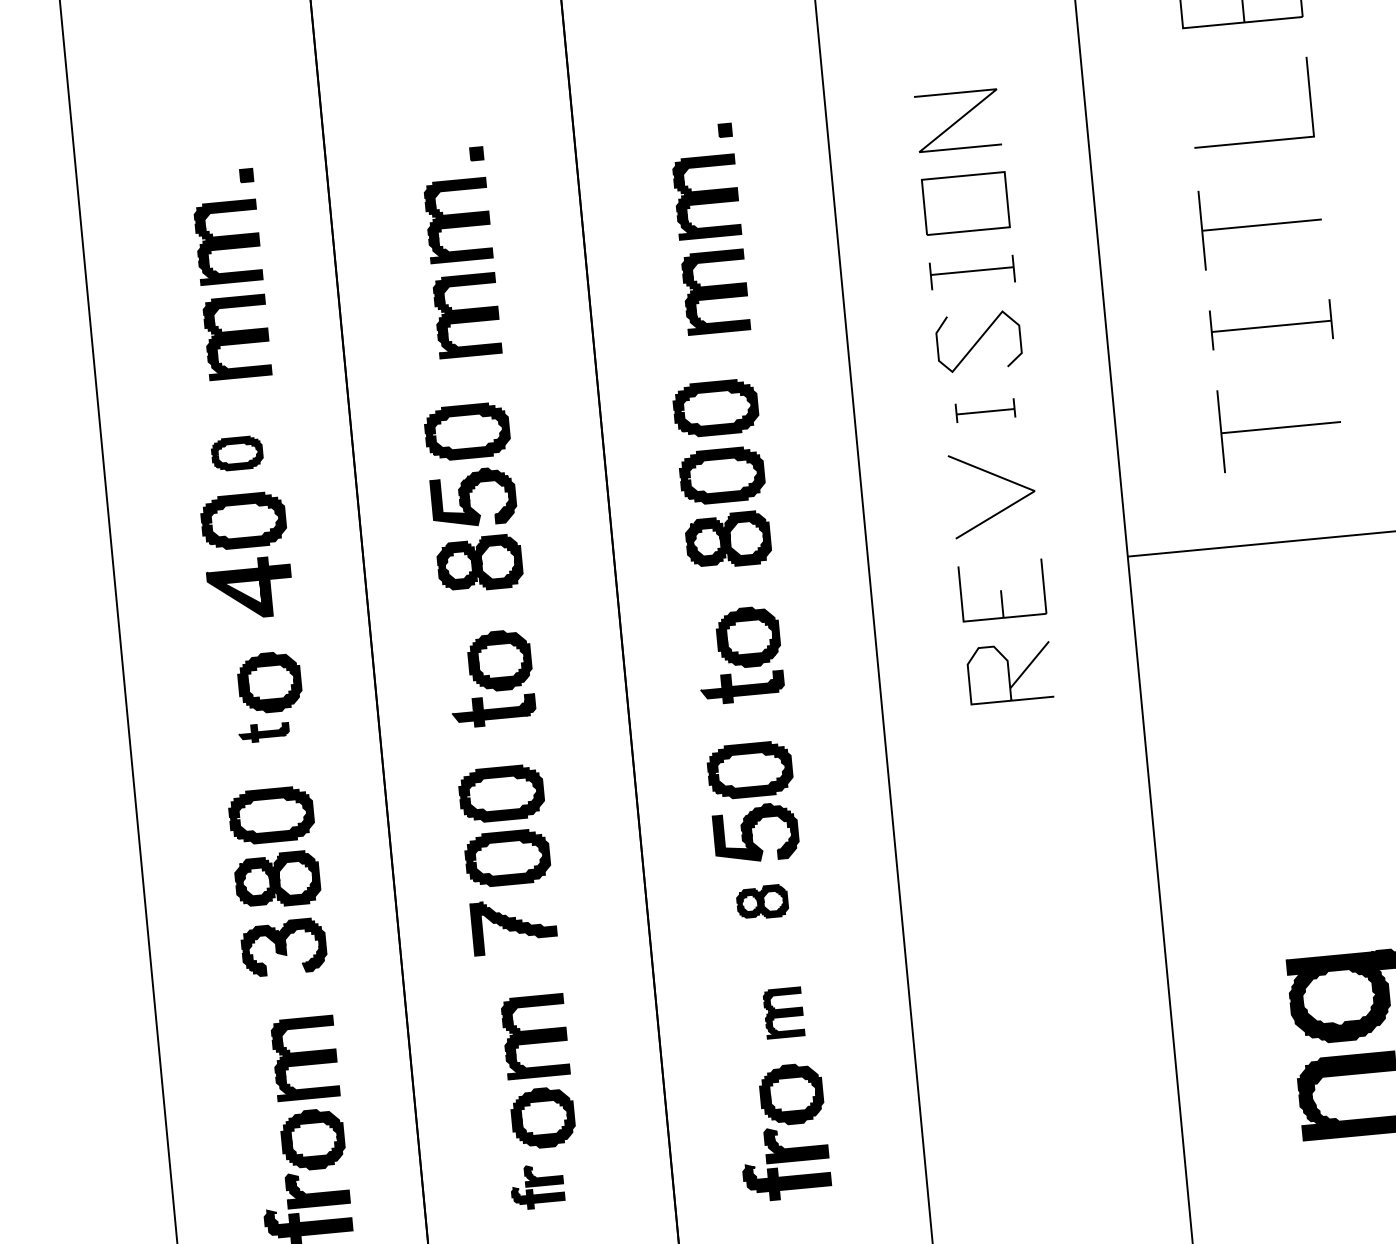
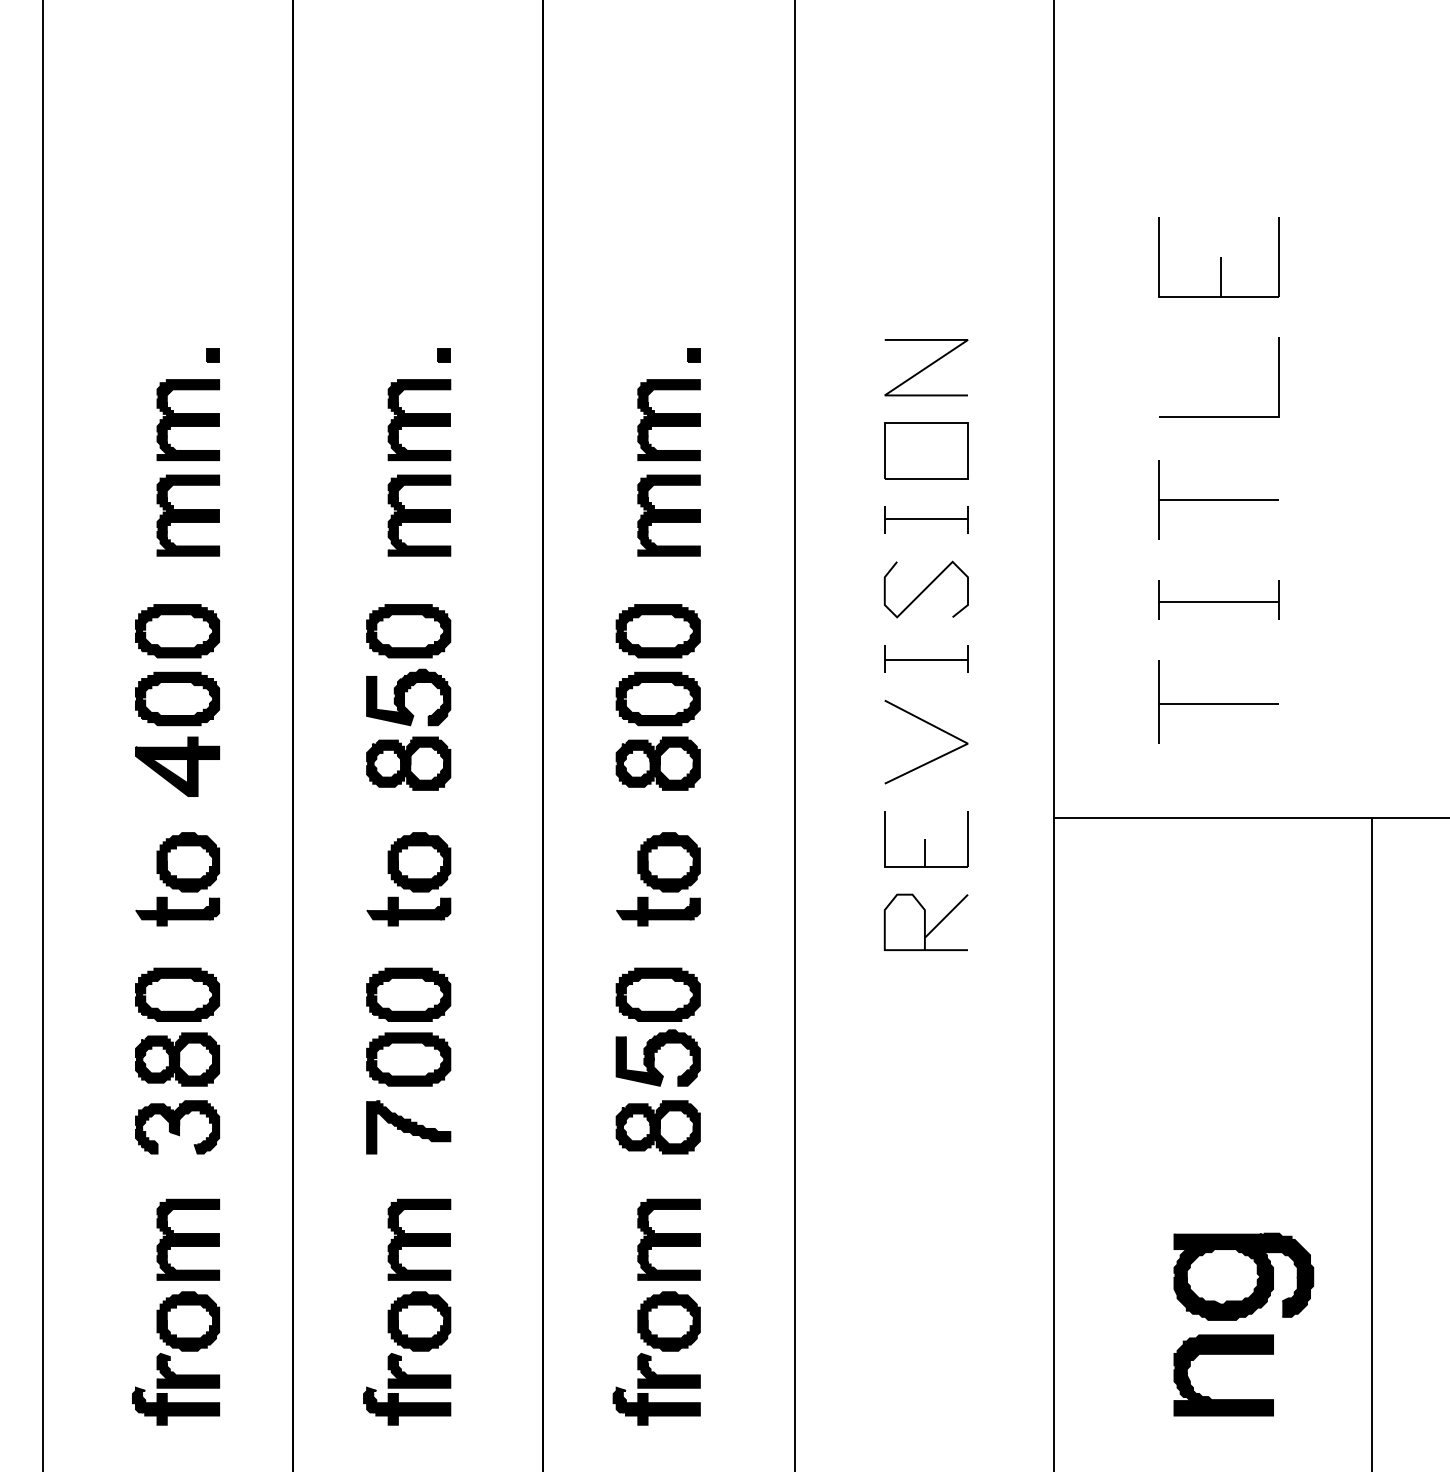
part: (985, 410) -> (926, 658), size x1.43
part: (237, 453) -> (177, 631), size x1.67
part: (263, 732) -> (177, 911), size x1.67
part: (761, 902) -> (657, 1127), size x1.67
part: (783, 1012) -> (668, 1239), size x1.67
part: (537, 1186) -> (407, 1389), size x1.67

